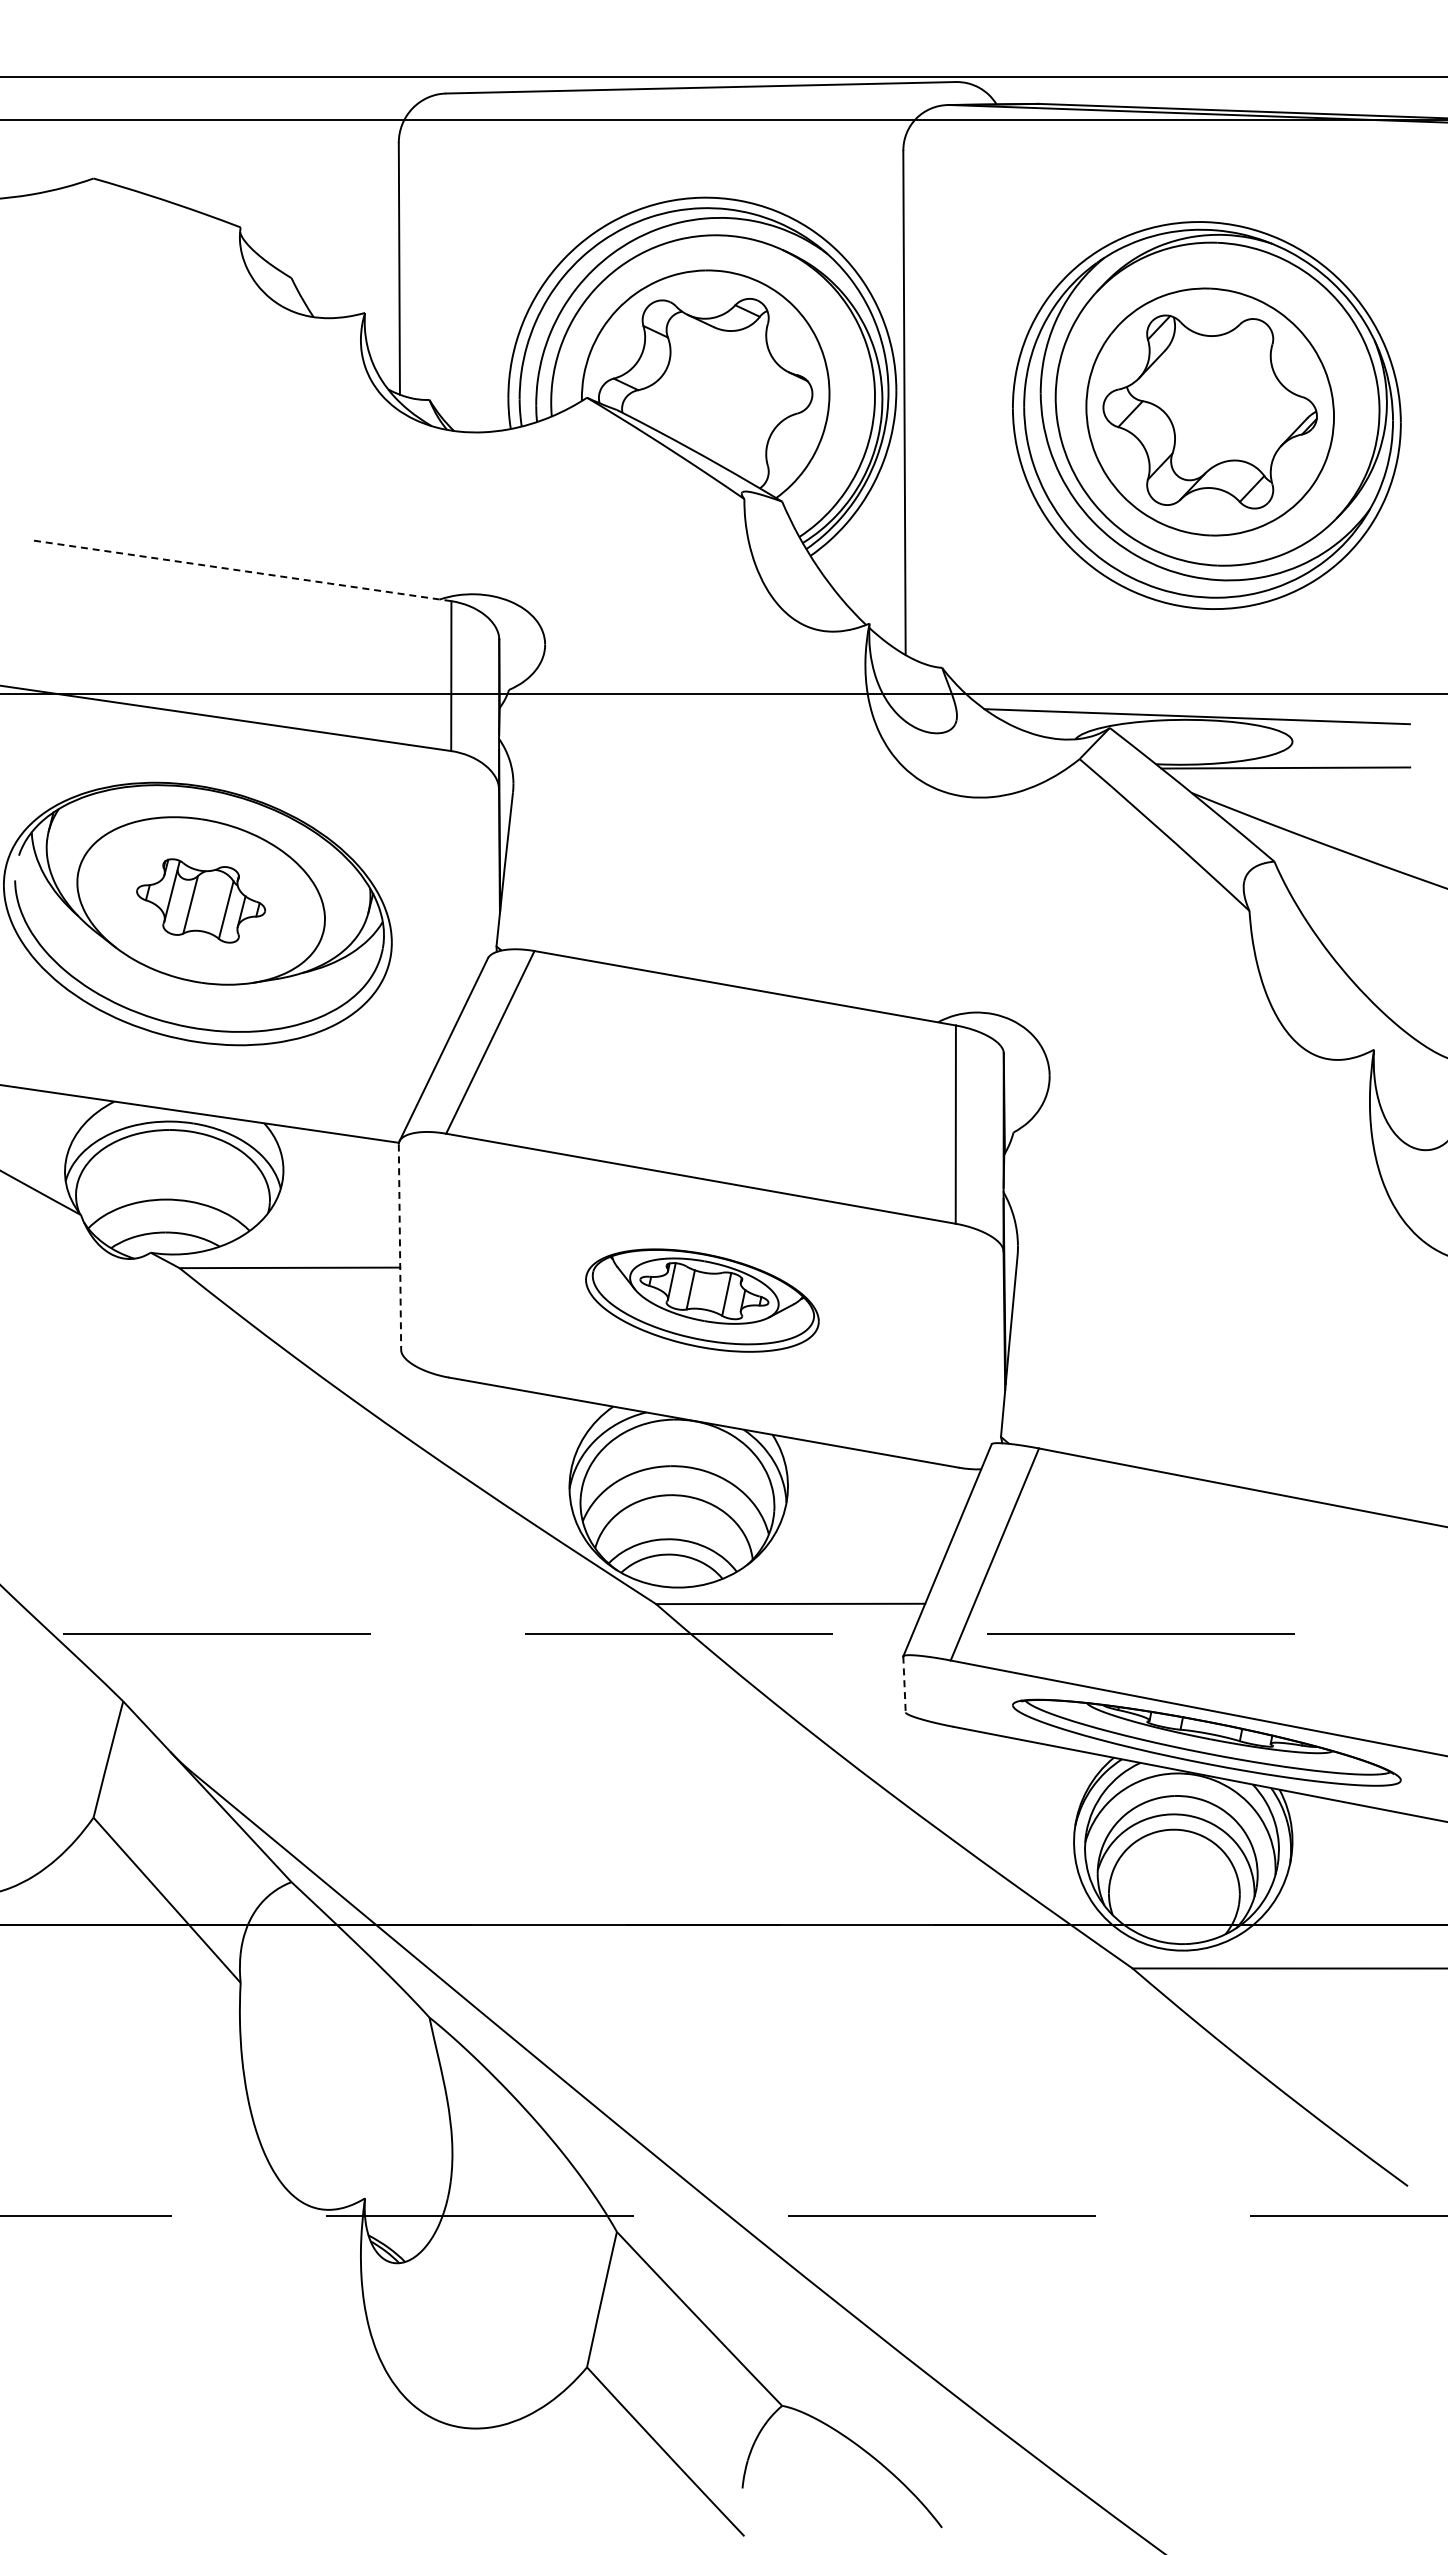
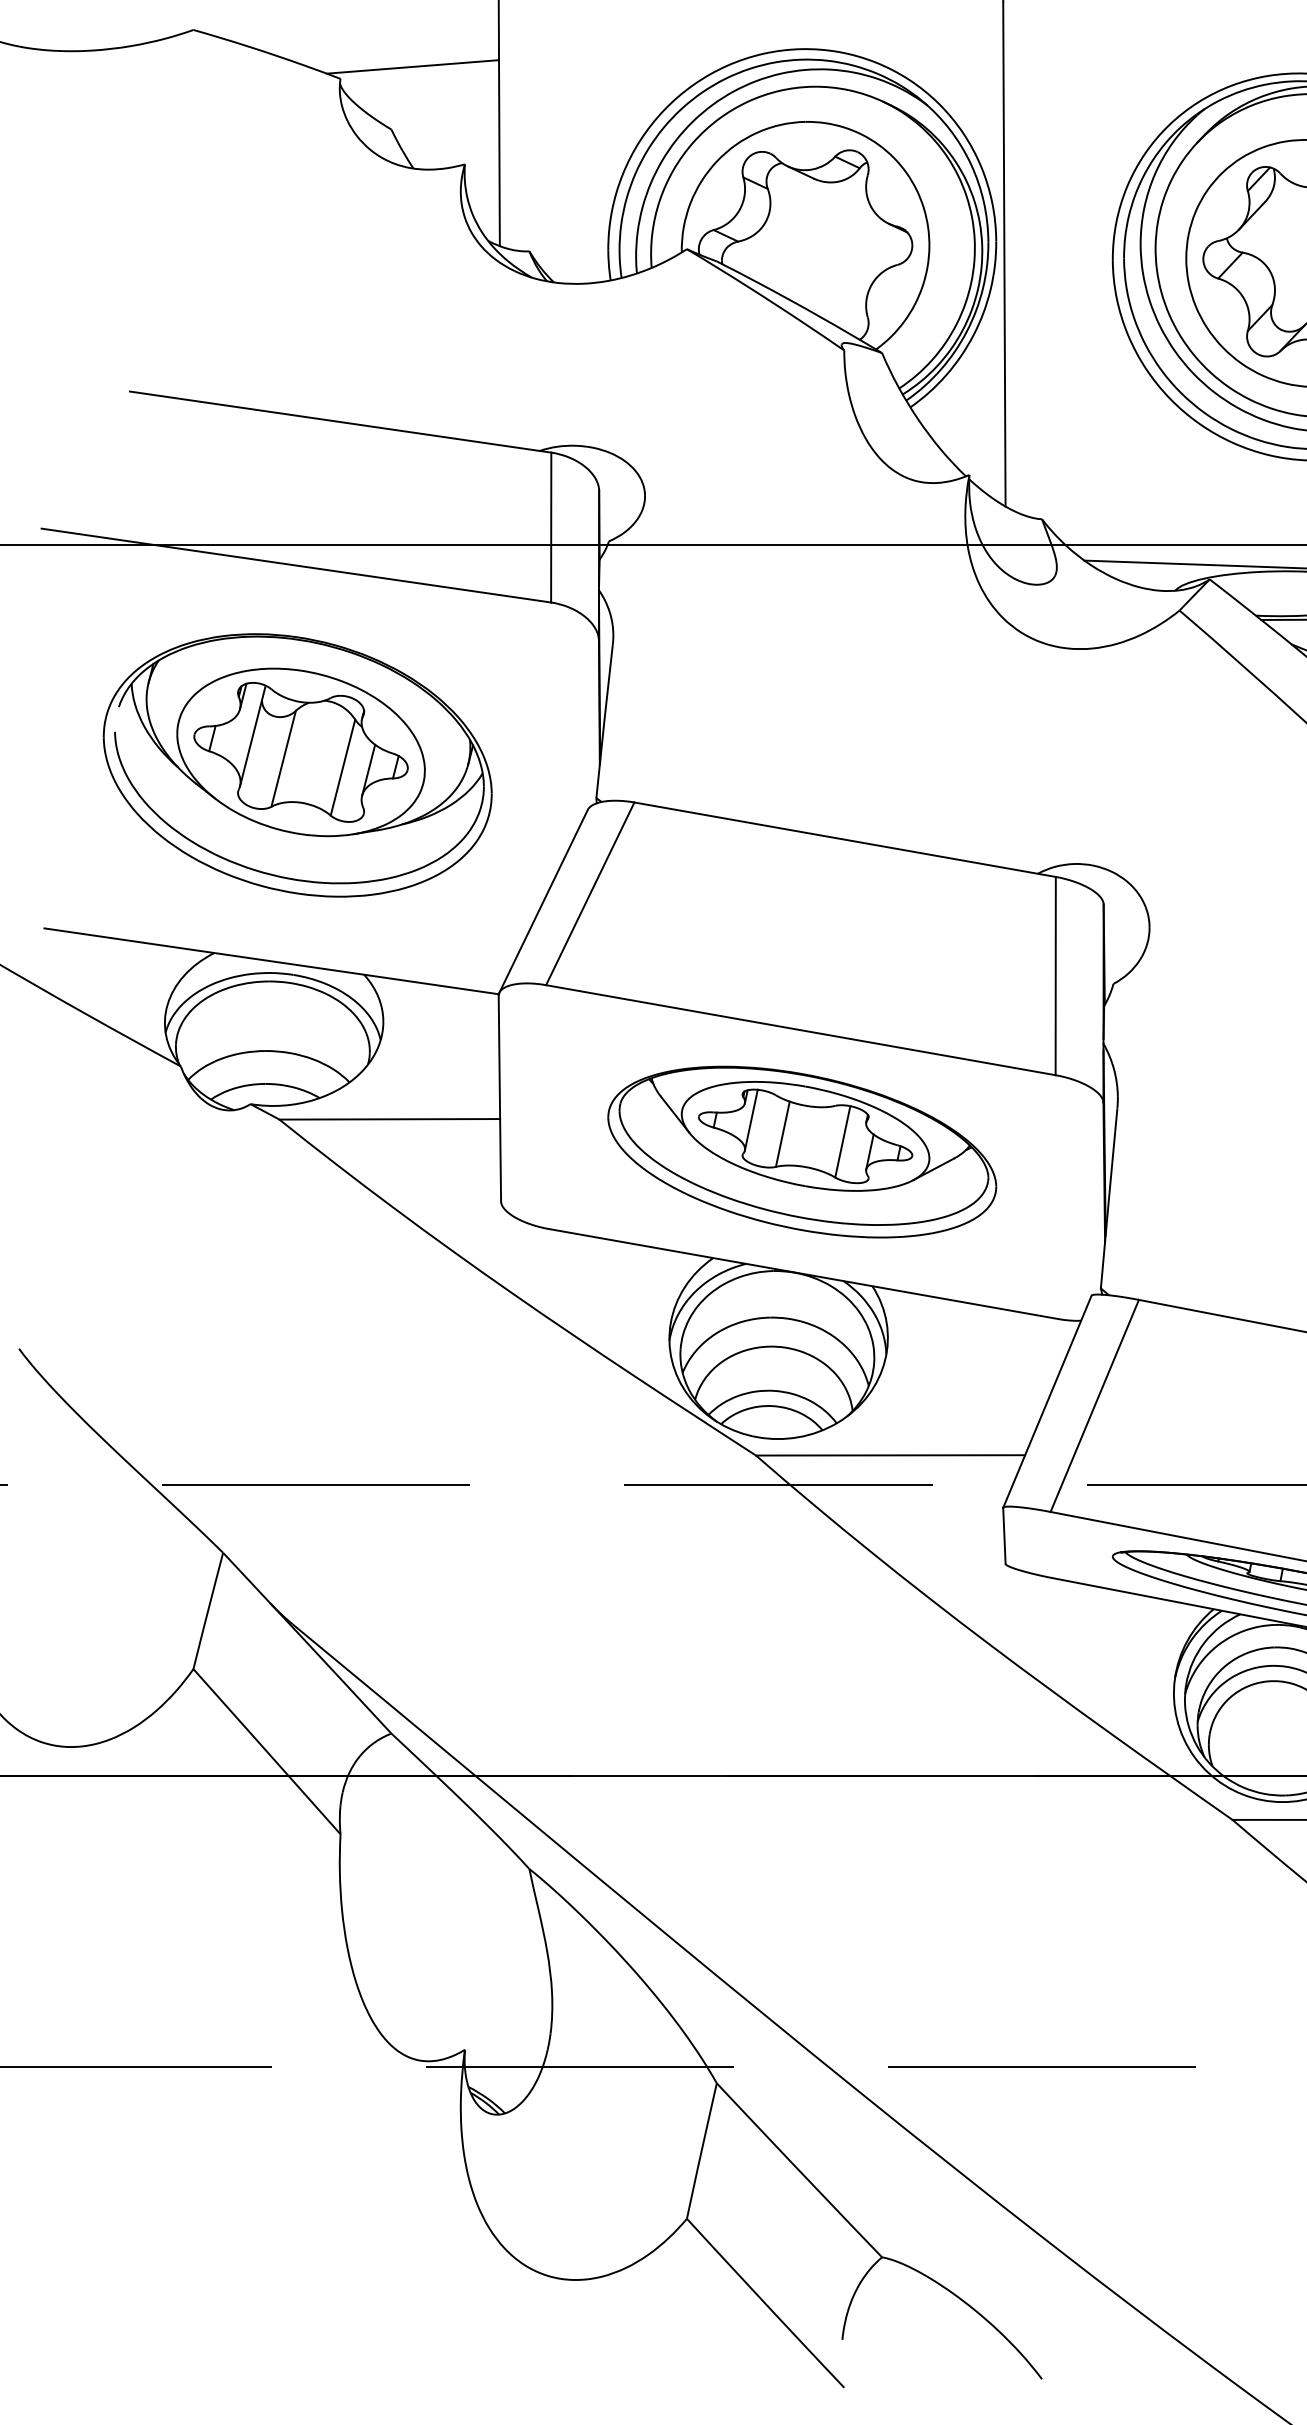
line: (312, 215) -> (412, 66), added
line: (240, 570) -> (340, 421), dashed -> solid
part: (200, 900) -> (300, 751), size x1.67
line: (400, 1247) -> (500, 1098), dashed -> solid
part: (702, 1300) -> (802, 1151), size x1.67
line: (904, 1684) -> (1004, 1535), dashed -> solid

